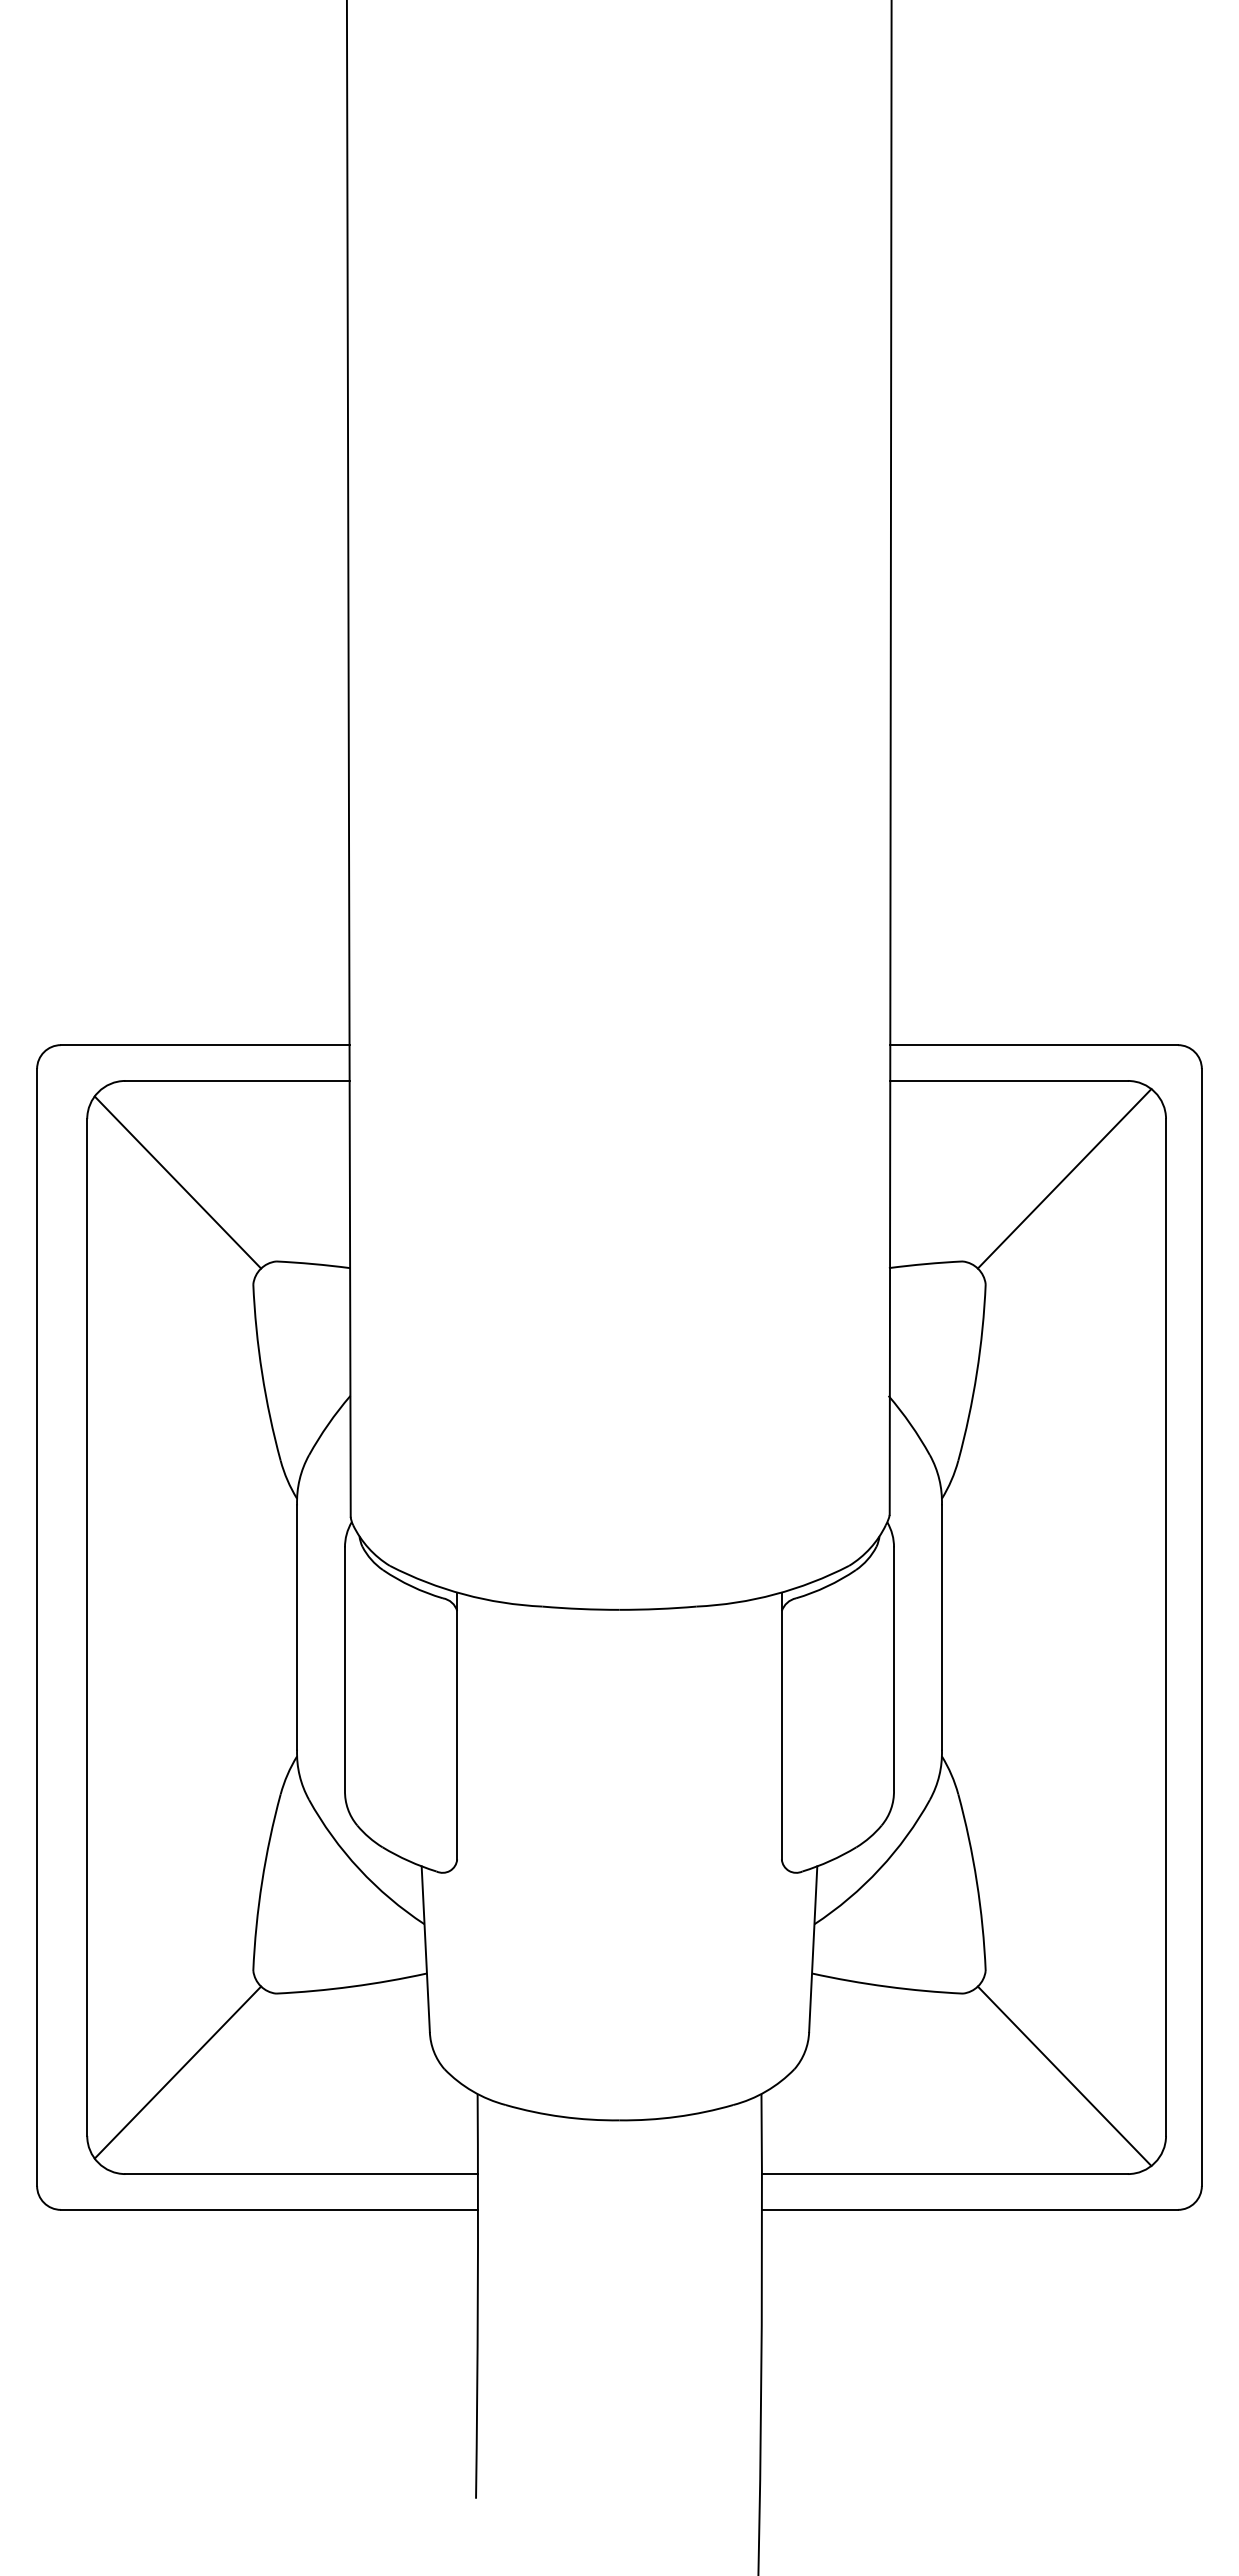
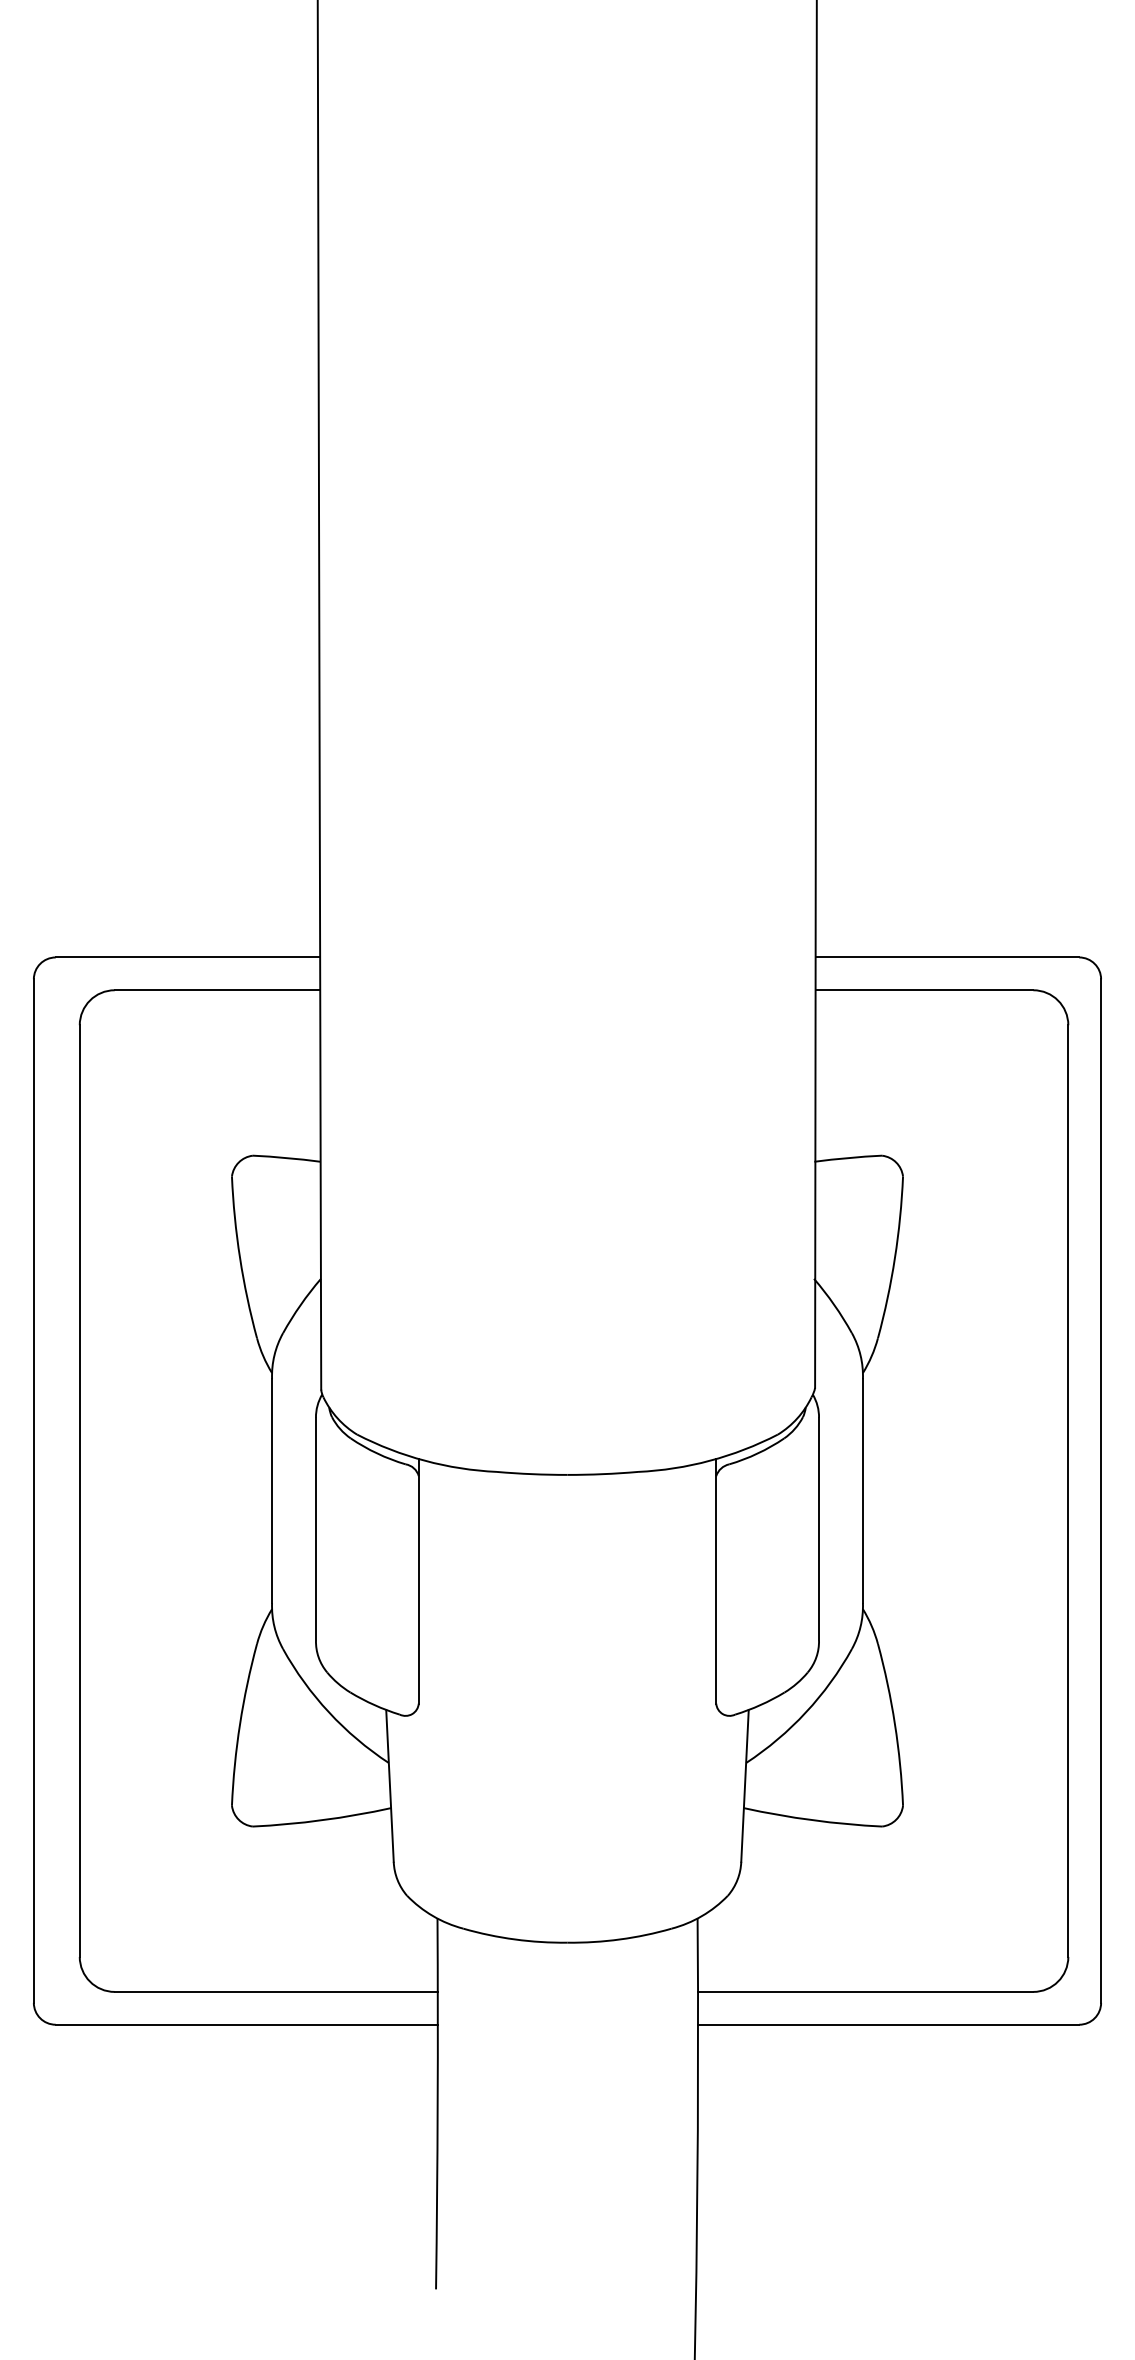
line: (1064, 1178) -> (975, 1079), removed
line: (177, 1182) -> (162, 1083), removed
line: (177, 2072) -> (162, 1898), removed
line: (1064, 2075) -> (975, 1901), removed

